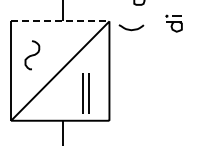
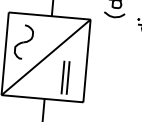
line: (60, 21) -> (49, 16), dashed -> solid
curve: (131, 29) -> (114, 16), moved
part: (32, 55) -> (24, 42), size x1.43

